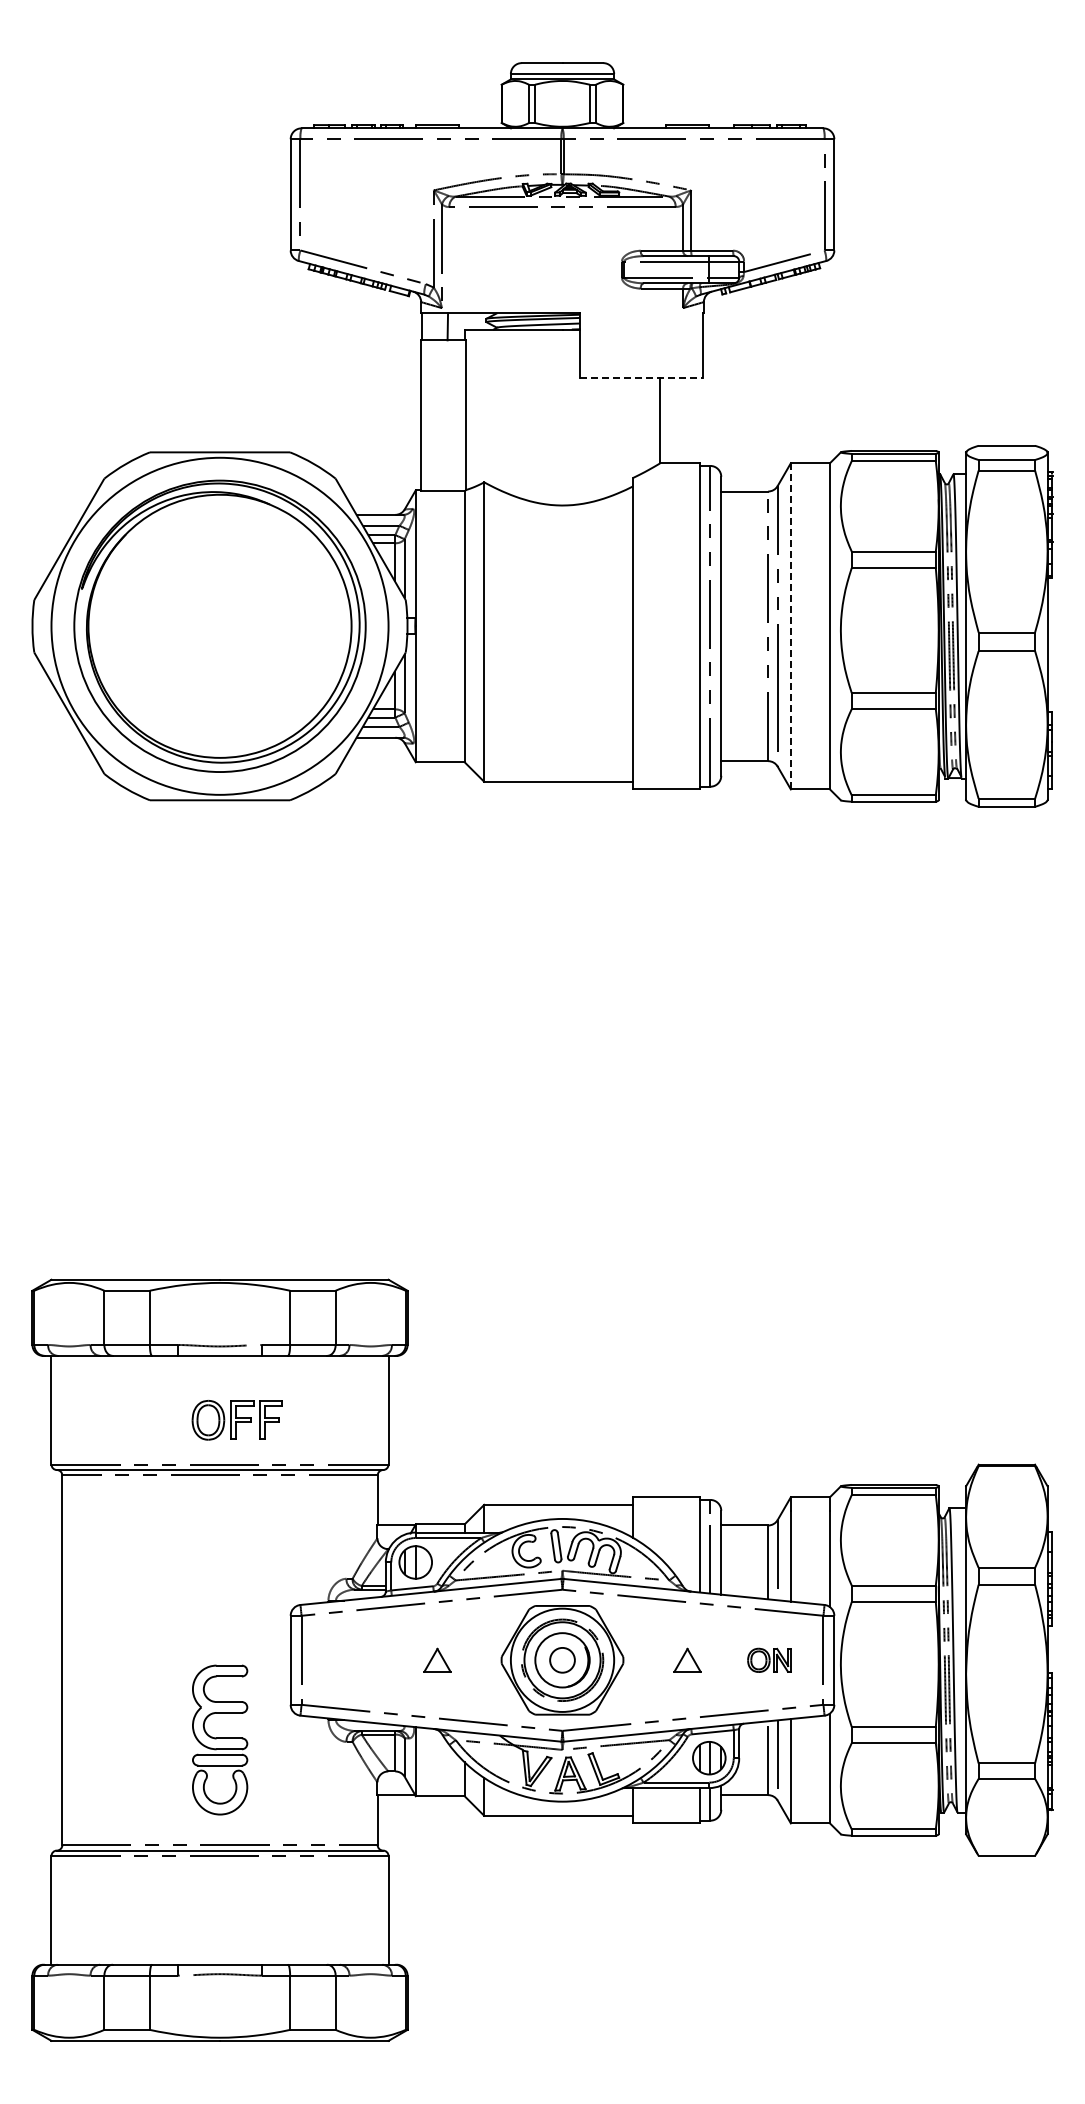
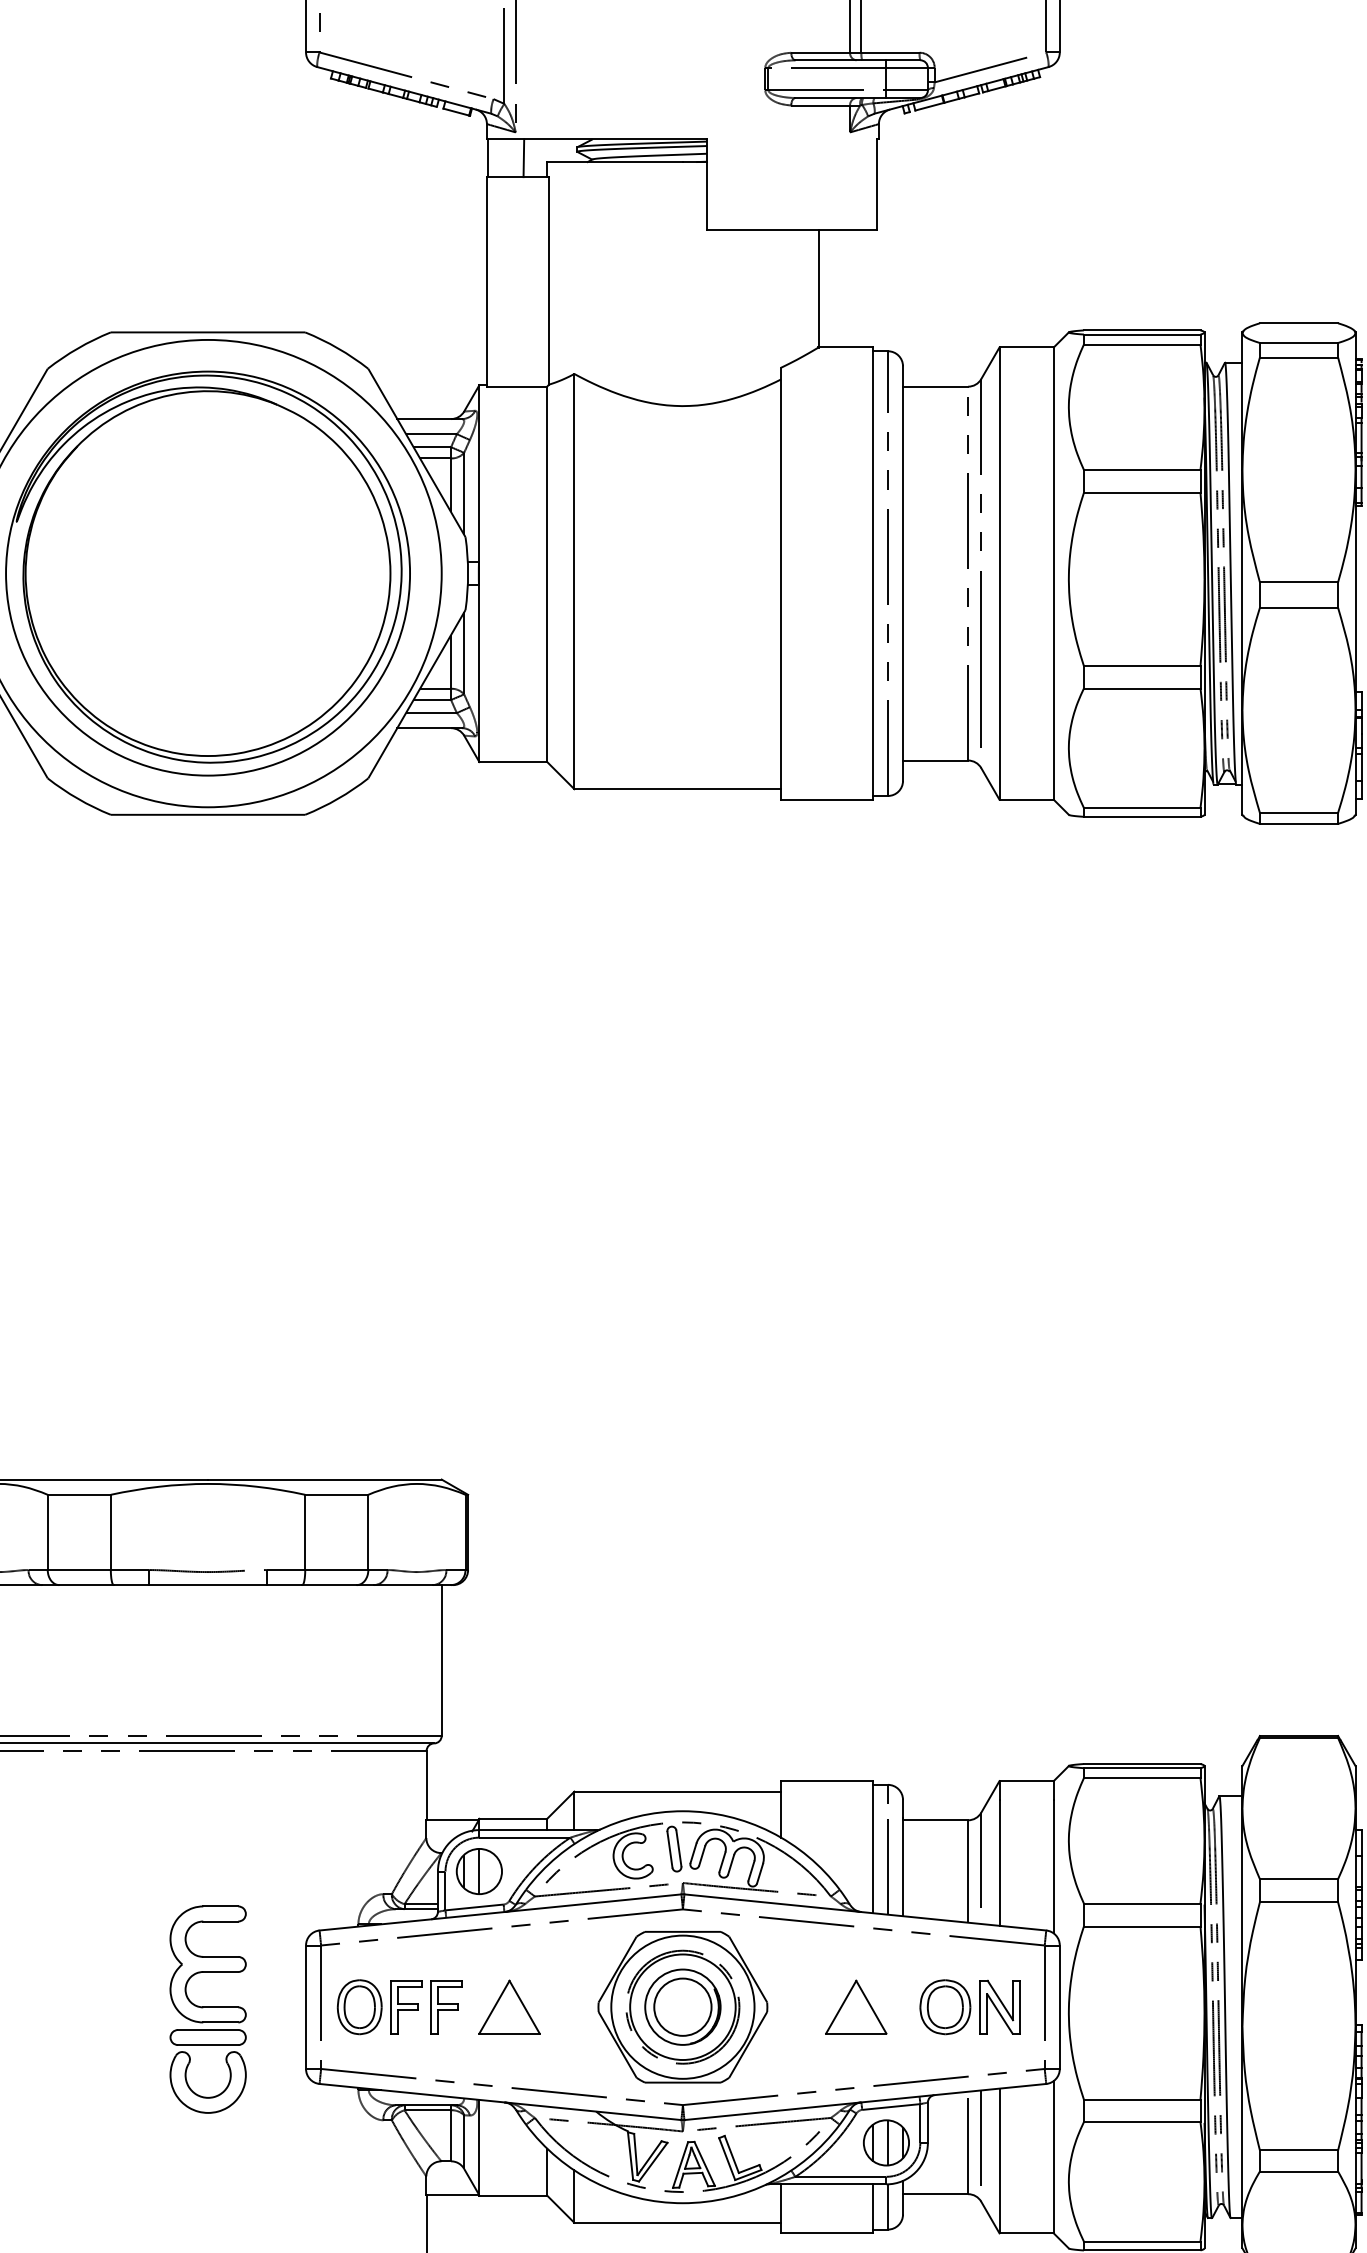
line: (641, 378) -> (792, 229), dashed -> solid
line: (790, 625) -> (999, 572), dashed -> solid
part: (236, 1420) -> (398, 2007), moved
circle: (562, 1659) -> (682, 2006), size x1.67
part: (437, 1660) -> (509, 2007), size x1.67
part: (687, 1660) -> (856, 2007), size x1.67
part: (769, 1660) -> (969, 2007), size x1.67
part: (220, 1739) -> (208, 2008), moved

